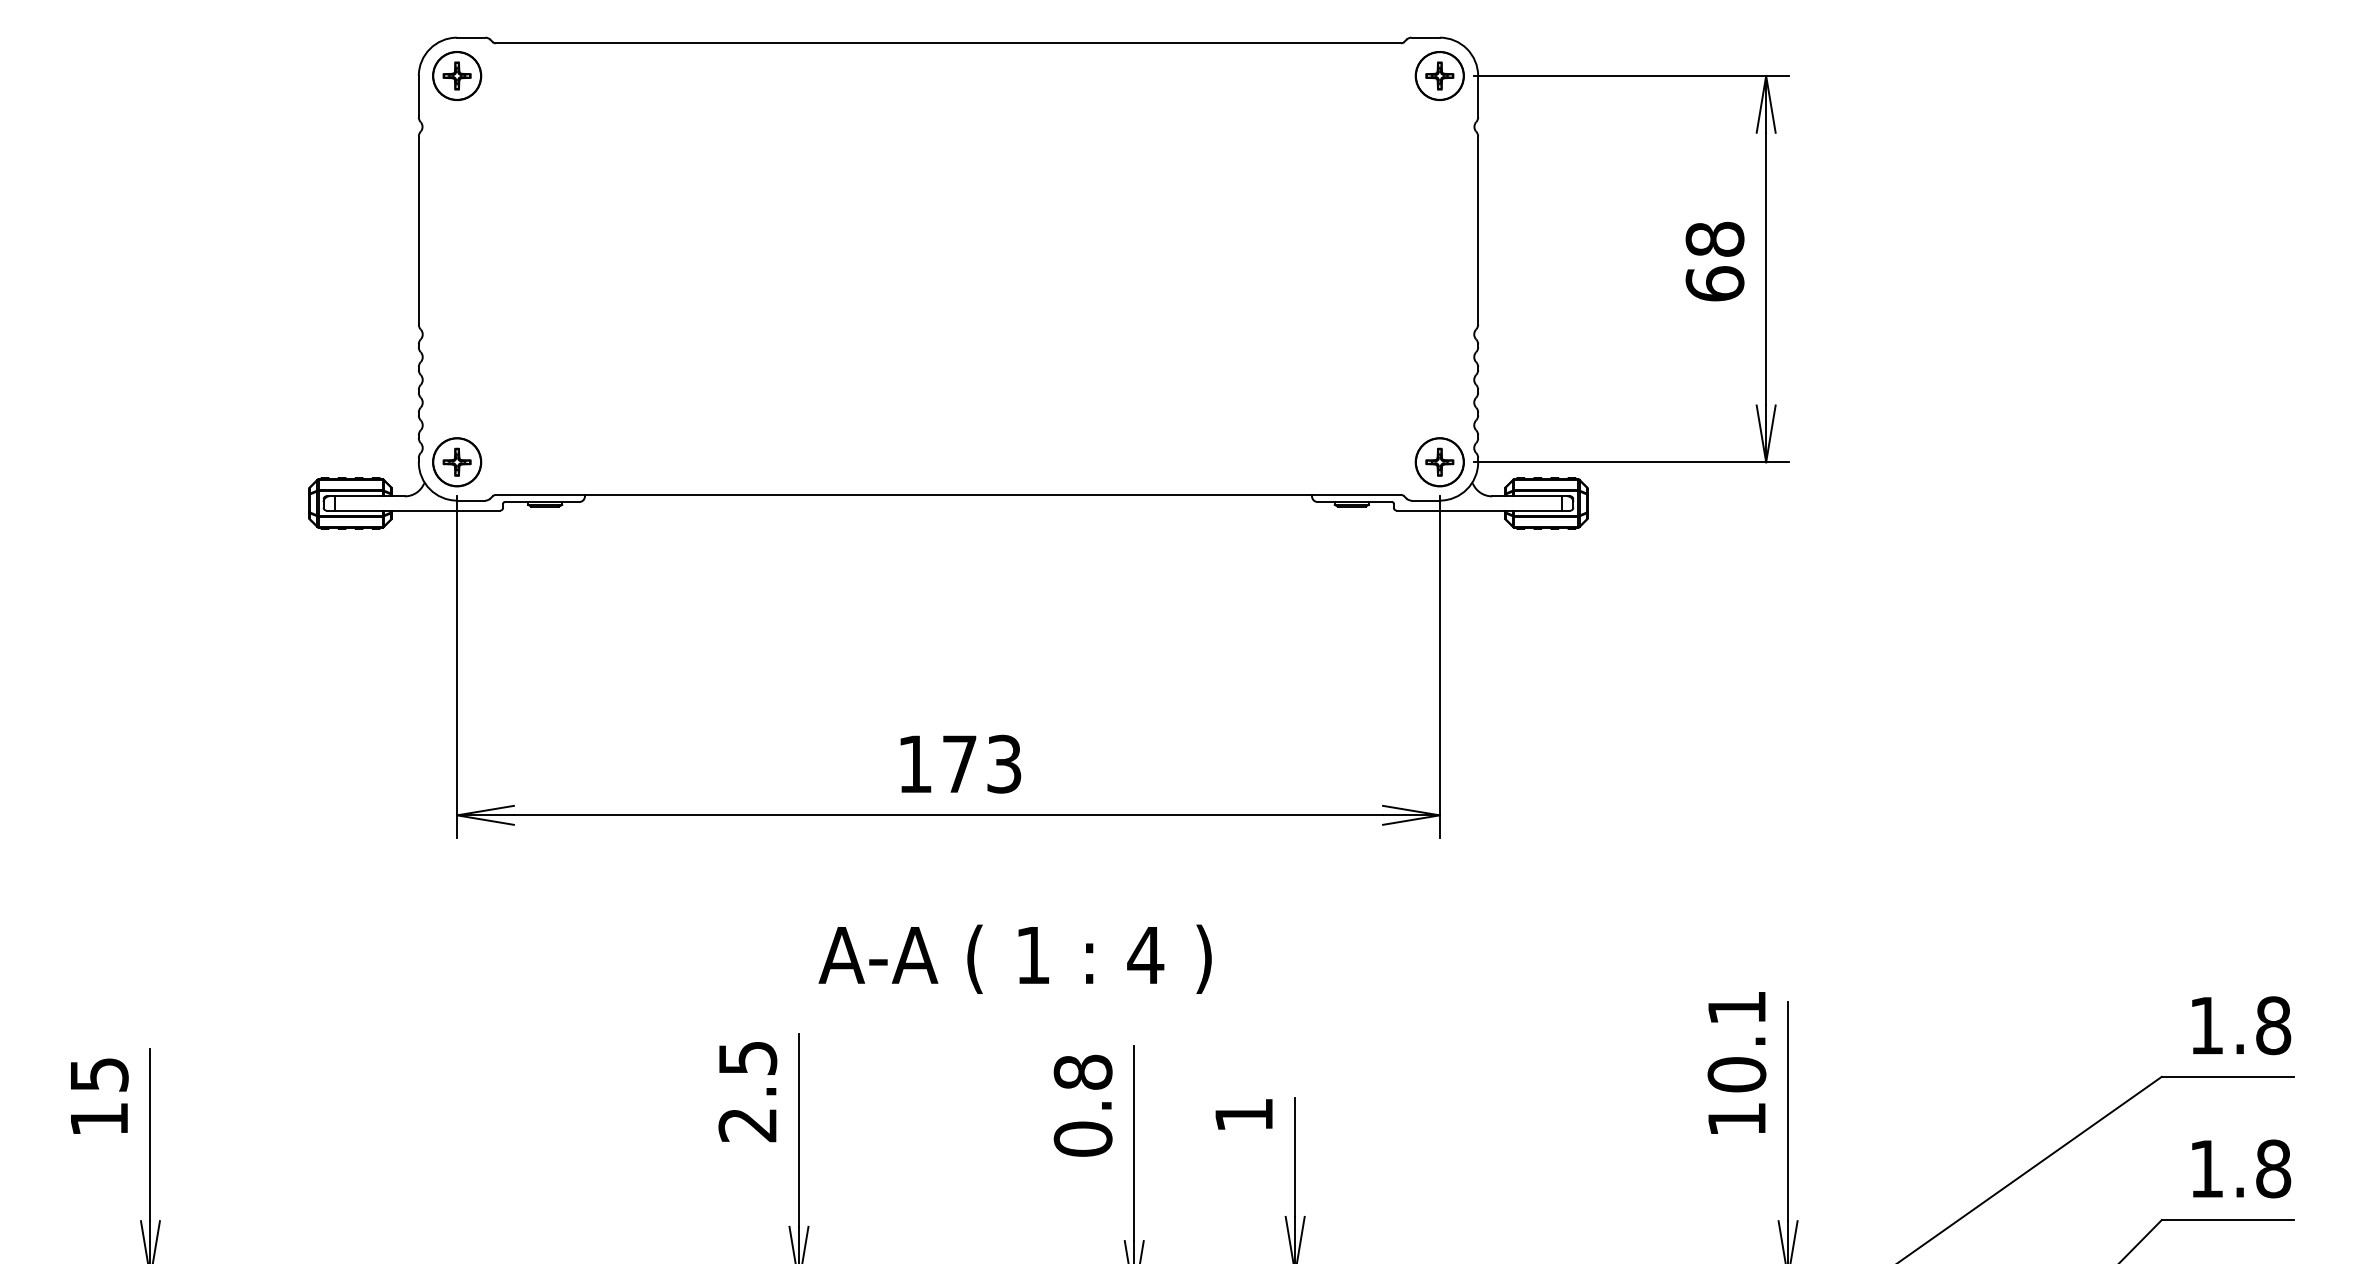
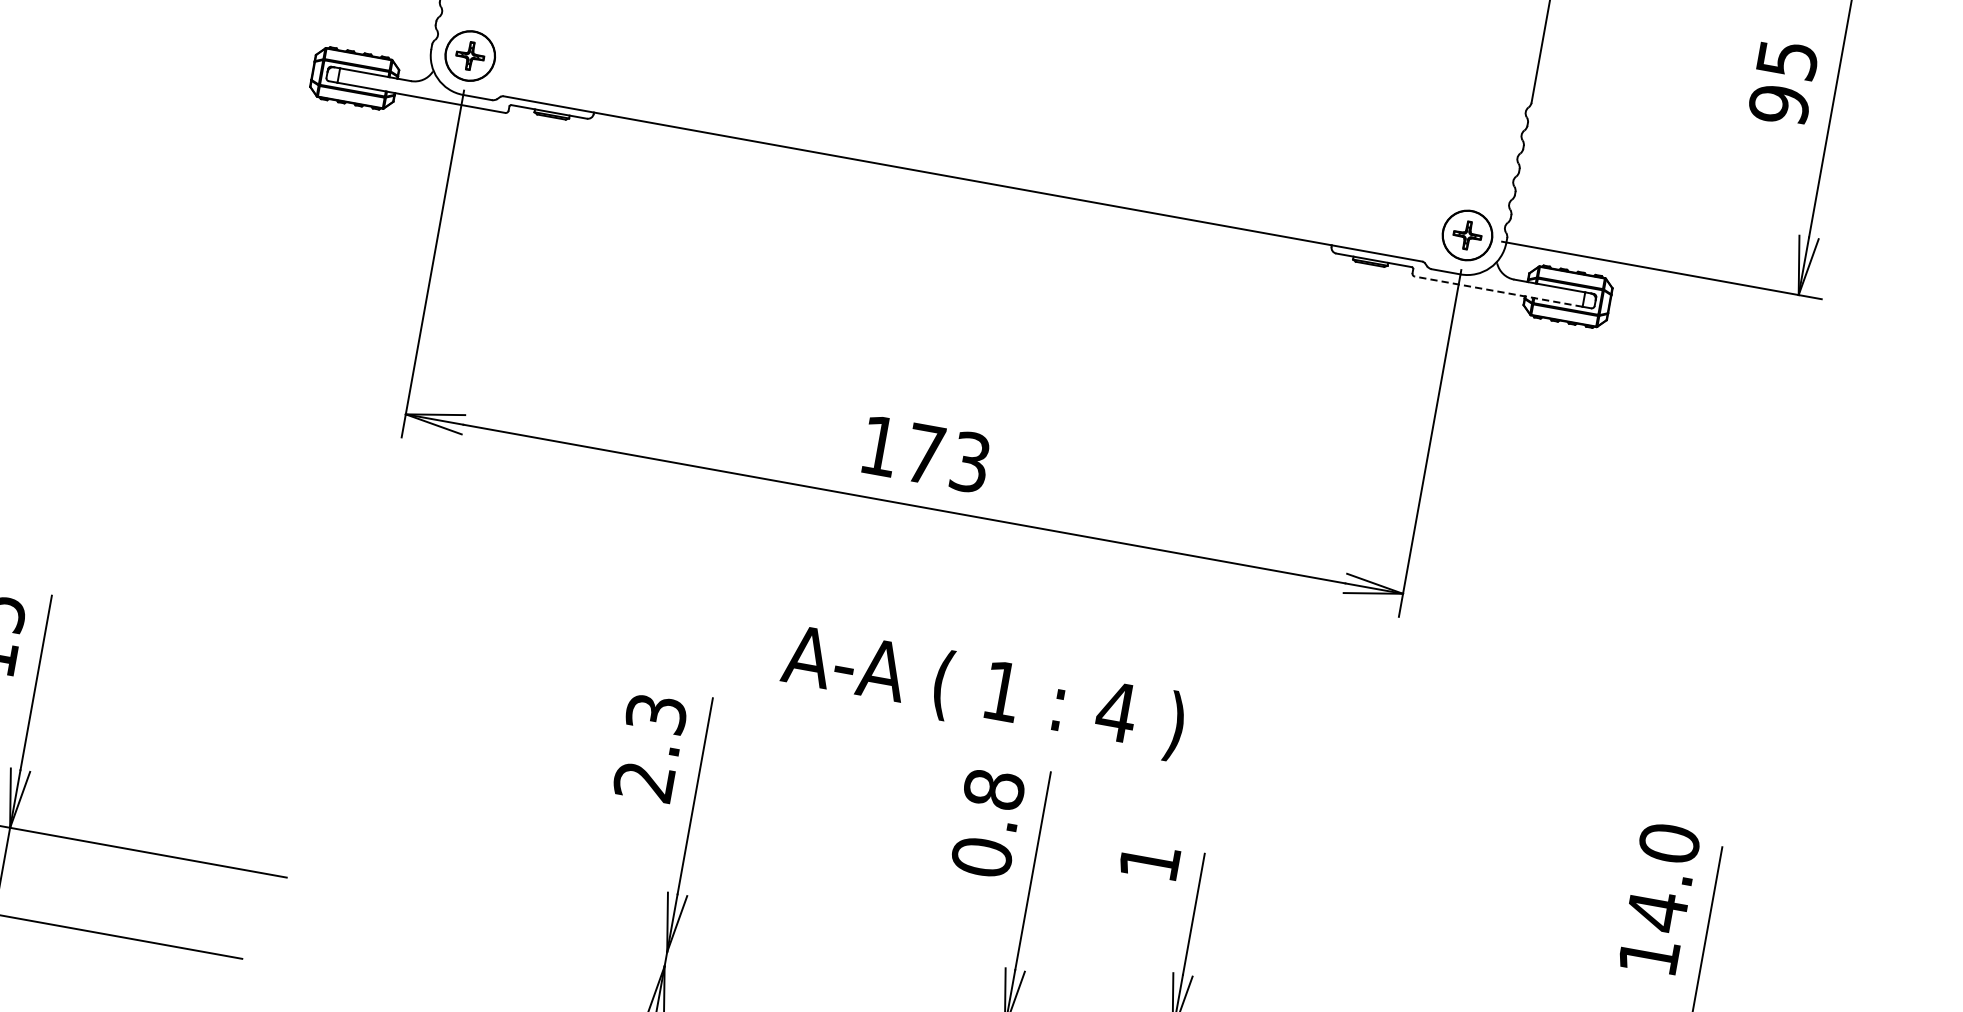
text: (1714, 261) -> (1782, 81), 68 -> 95
line: (1479, 510) -> (1498, 291), solid -> dashed
text: (1014, 958) -> (982, 691), moved
text: (1736, 1041) -> (1662, 877), 10.1 -> 14.0
text: (747, 1057) -> (656, 713), 2.5 -> 2.3

